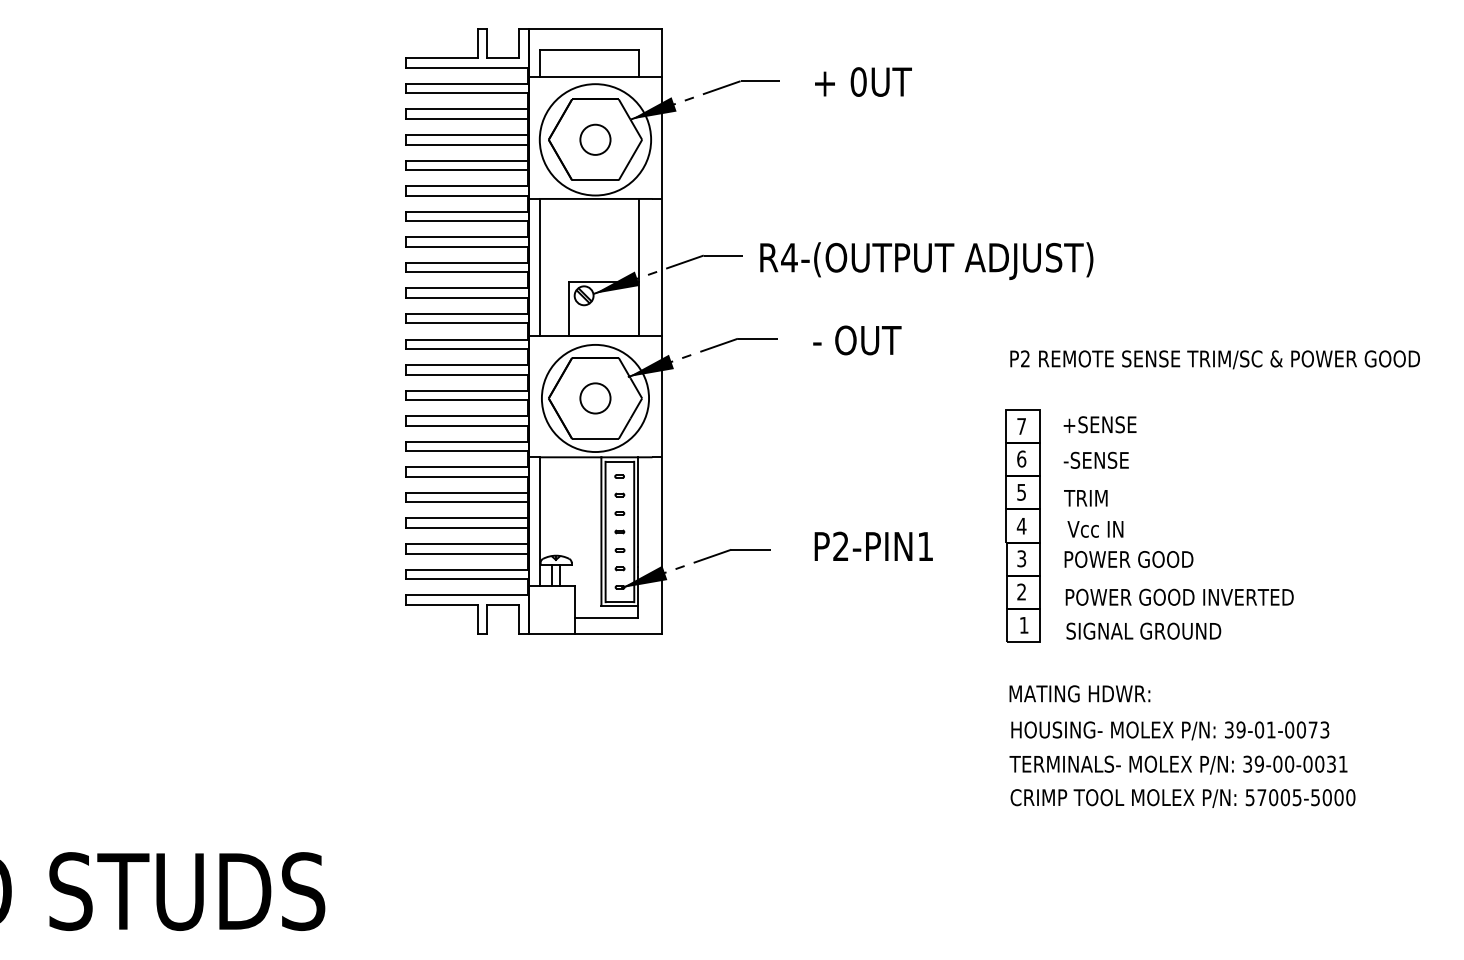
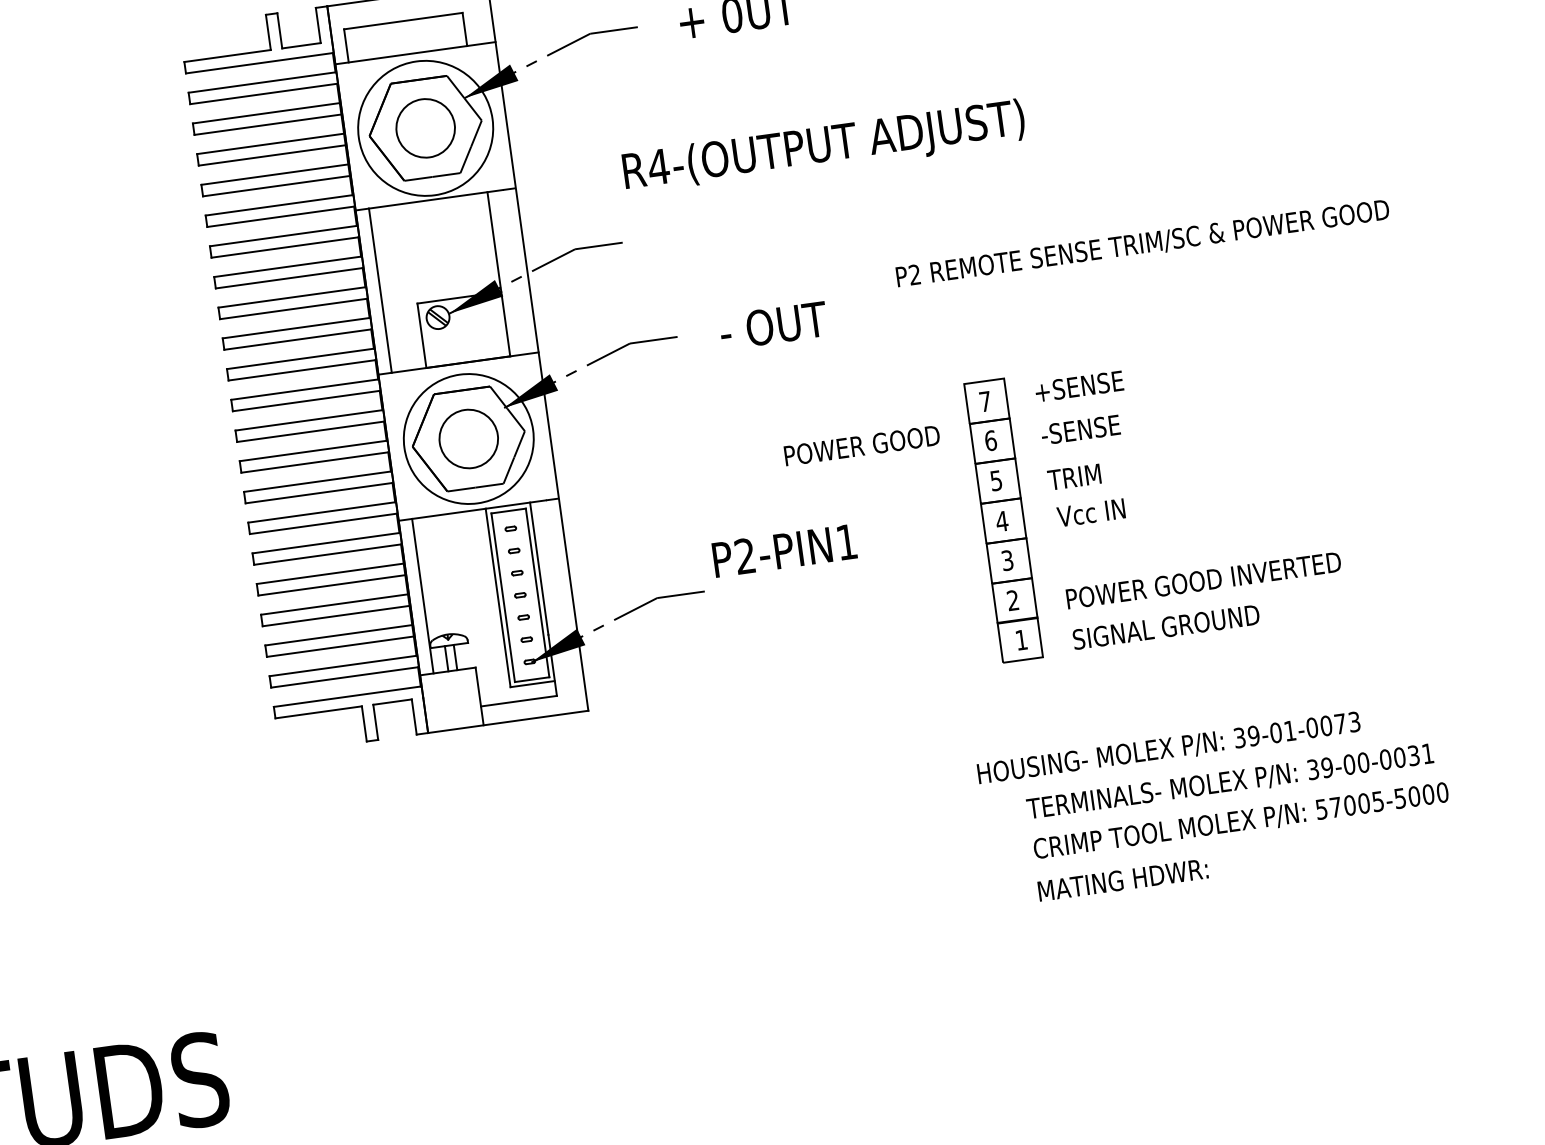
circle: (595, 139) -> (425, 127), size x1.6
text: (926, 260) -> (823, 147), moved
text: (1214, 359) -> (1142, 244), moved
circle: (595, 398) -> (468, 439), size x1.6
text: (873, 545) -> (784, 549), moved
text: (1128, 559) -> (861, 445), moved
text: (1079, 693) -> (1122, 879), moved
text: (1170, 730) -> (1169, 748), moved

